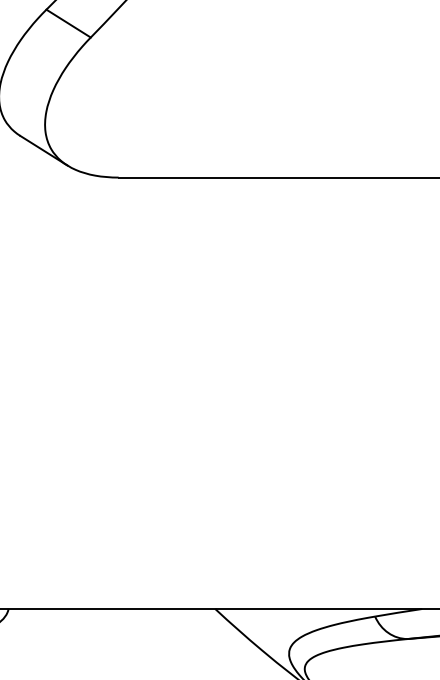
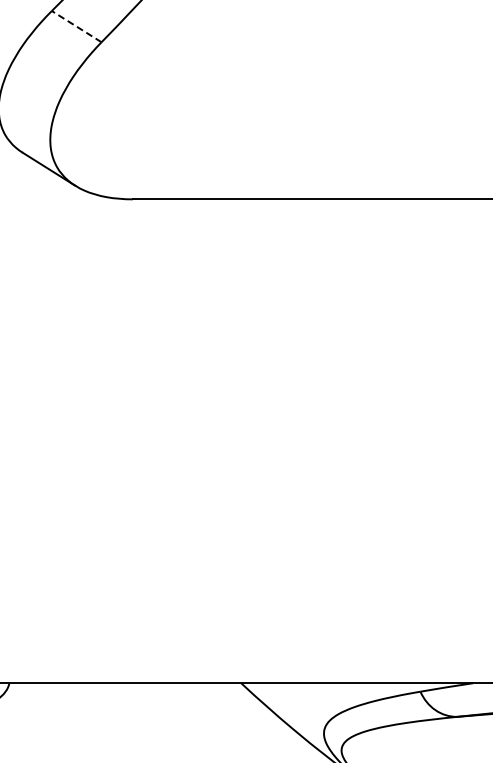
line: (68, 23) -> (76, 26), solid -> dashed

